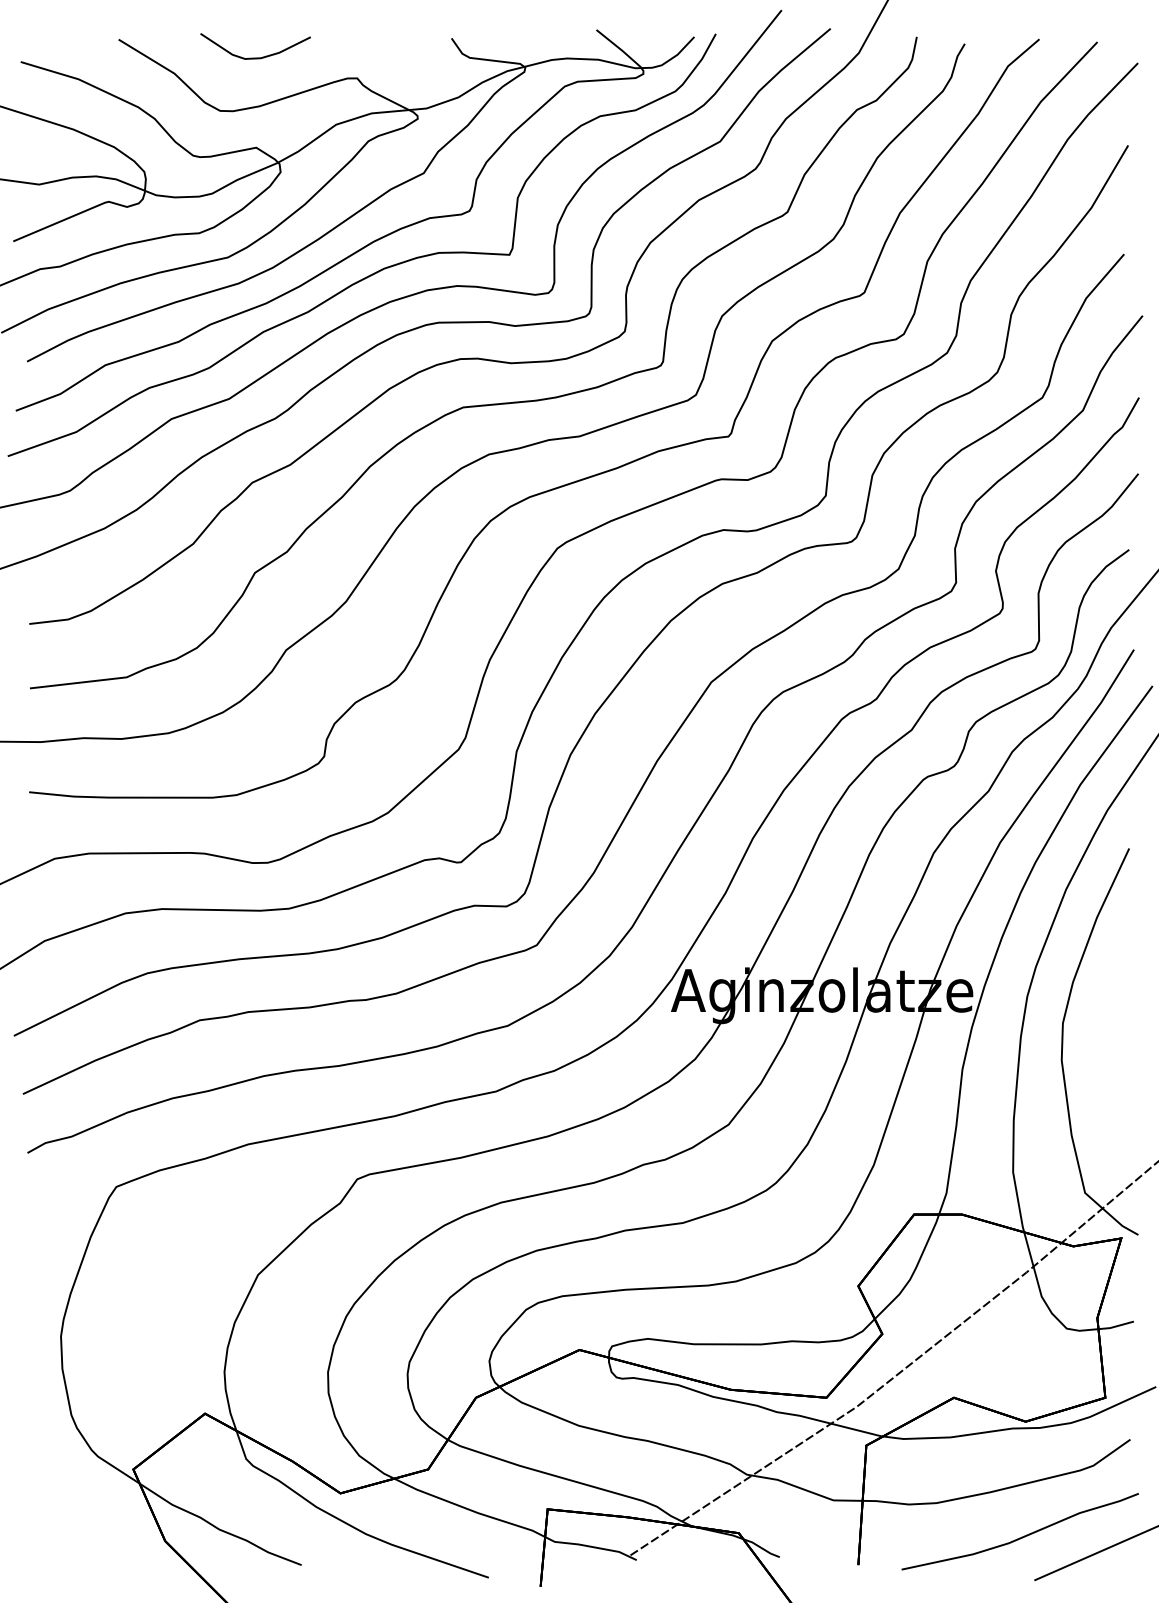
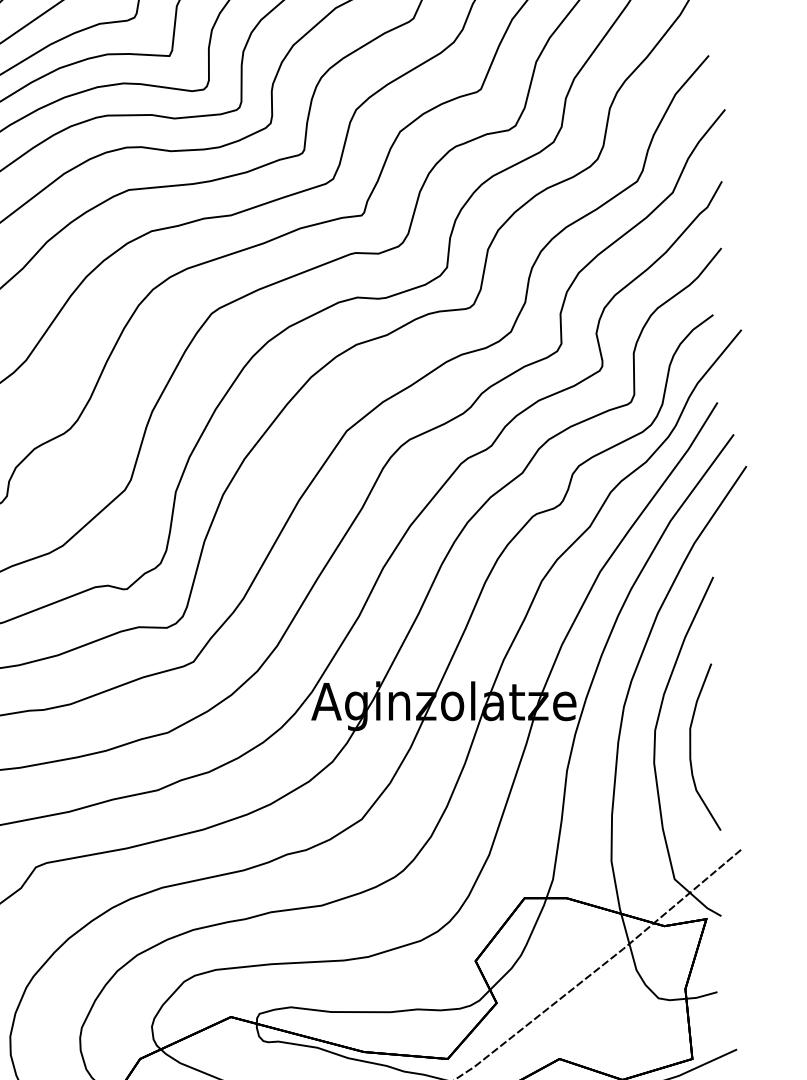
curve: (1103, 1042) -> (690, 747), added

